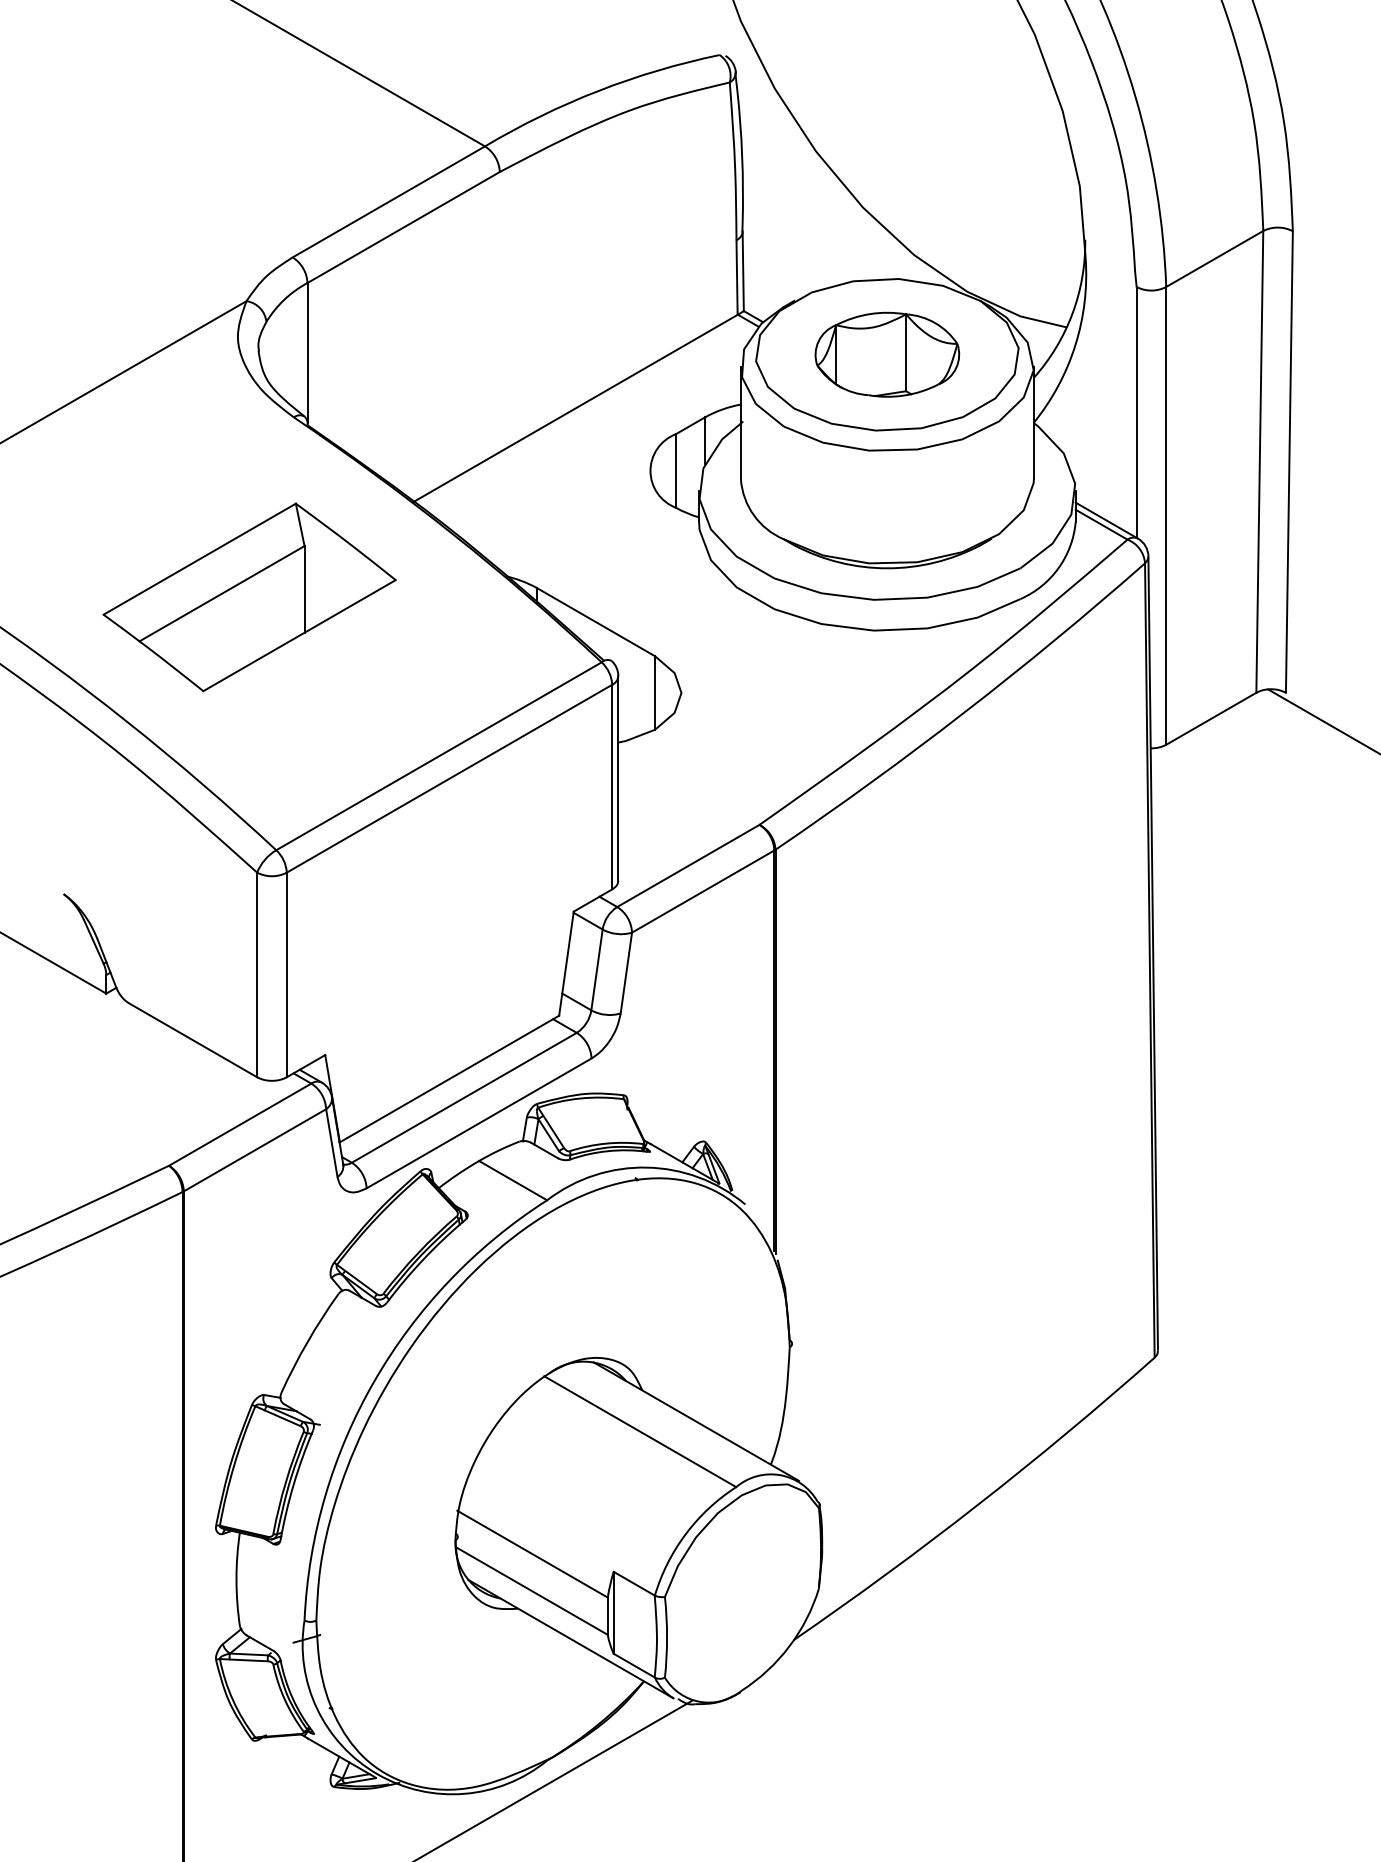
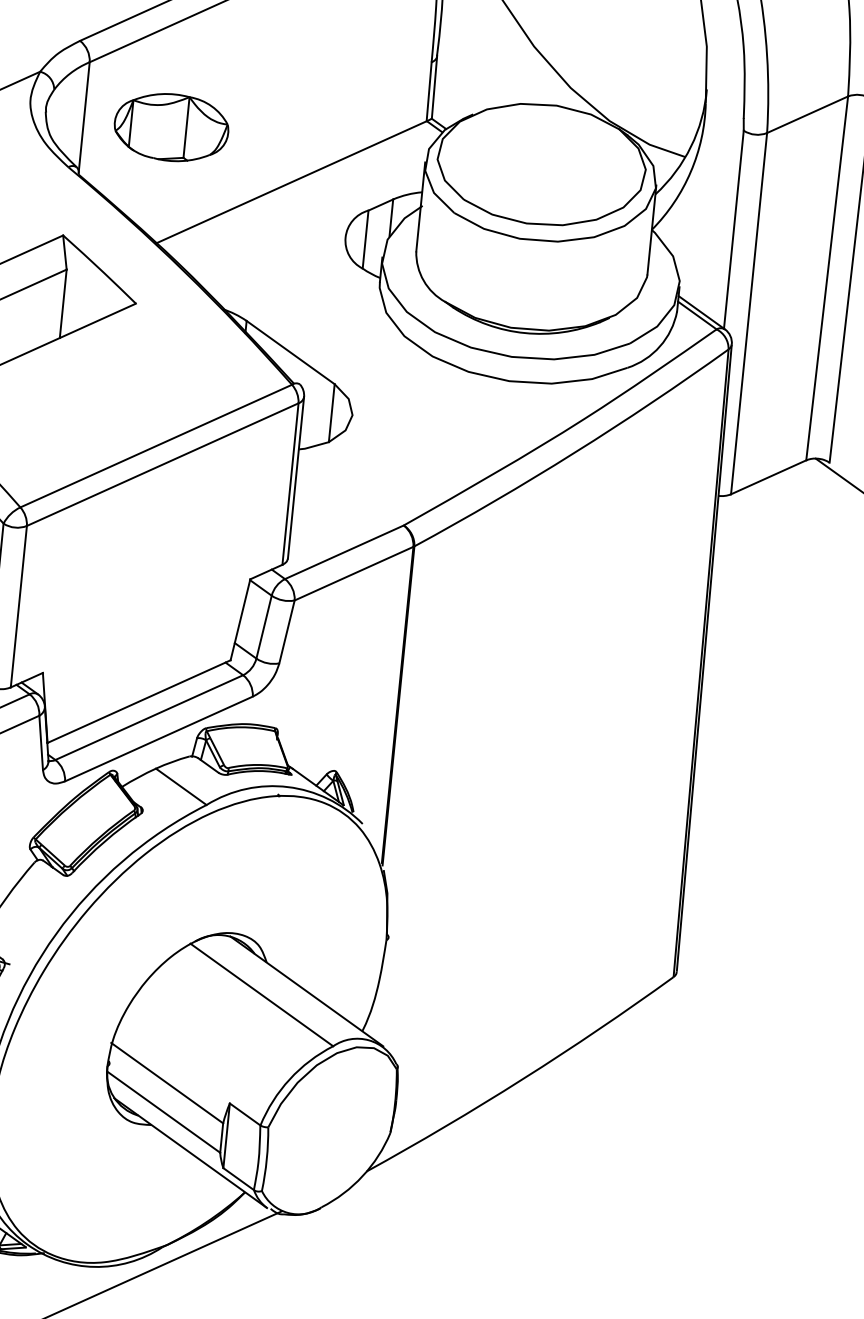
part: (887, 354) -> (171, 127), moved

